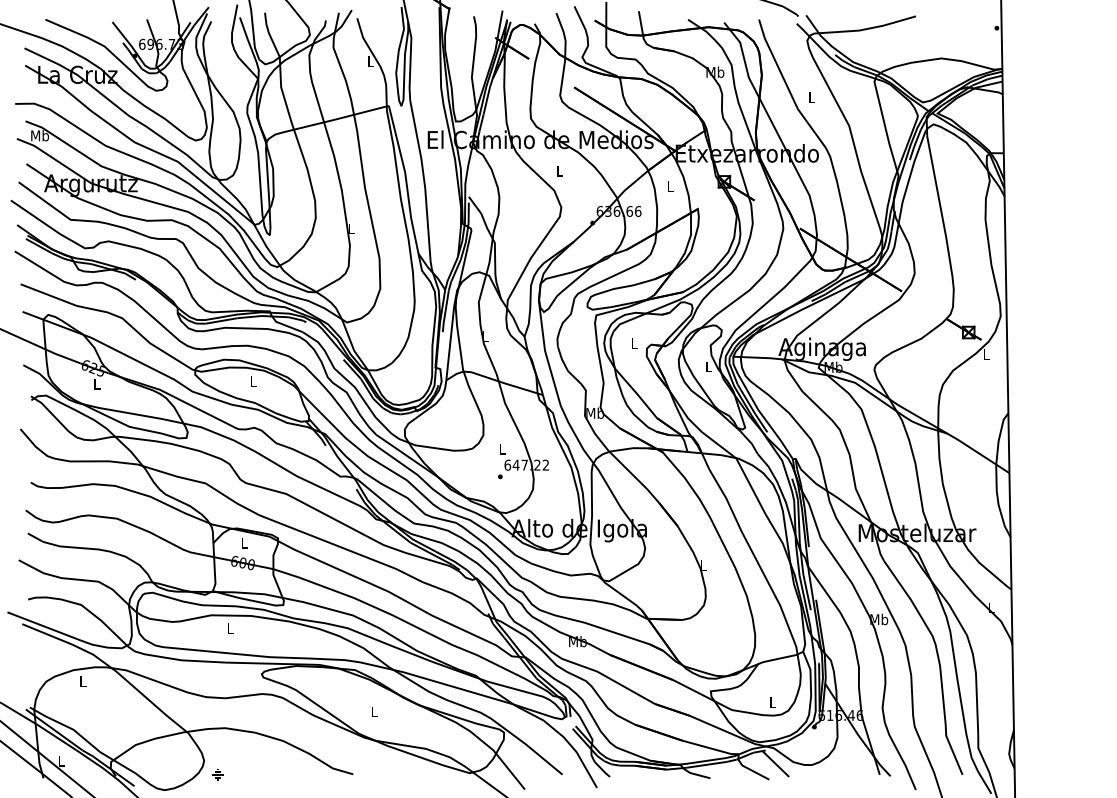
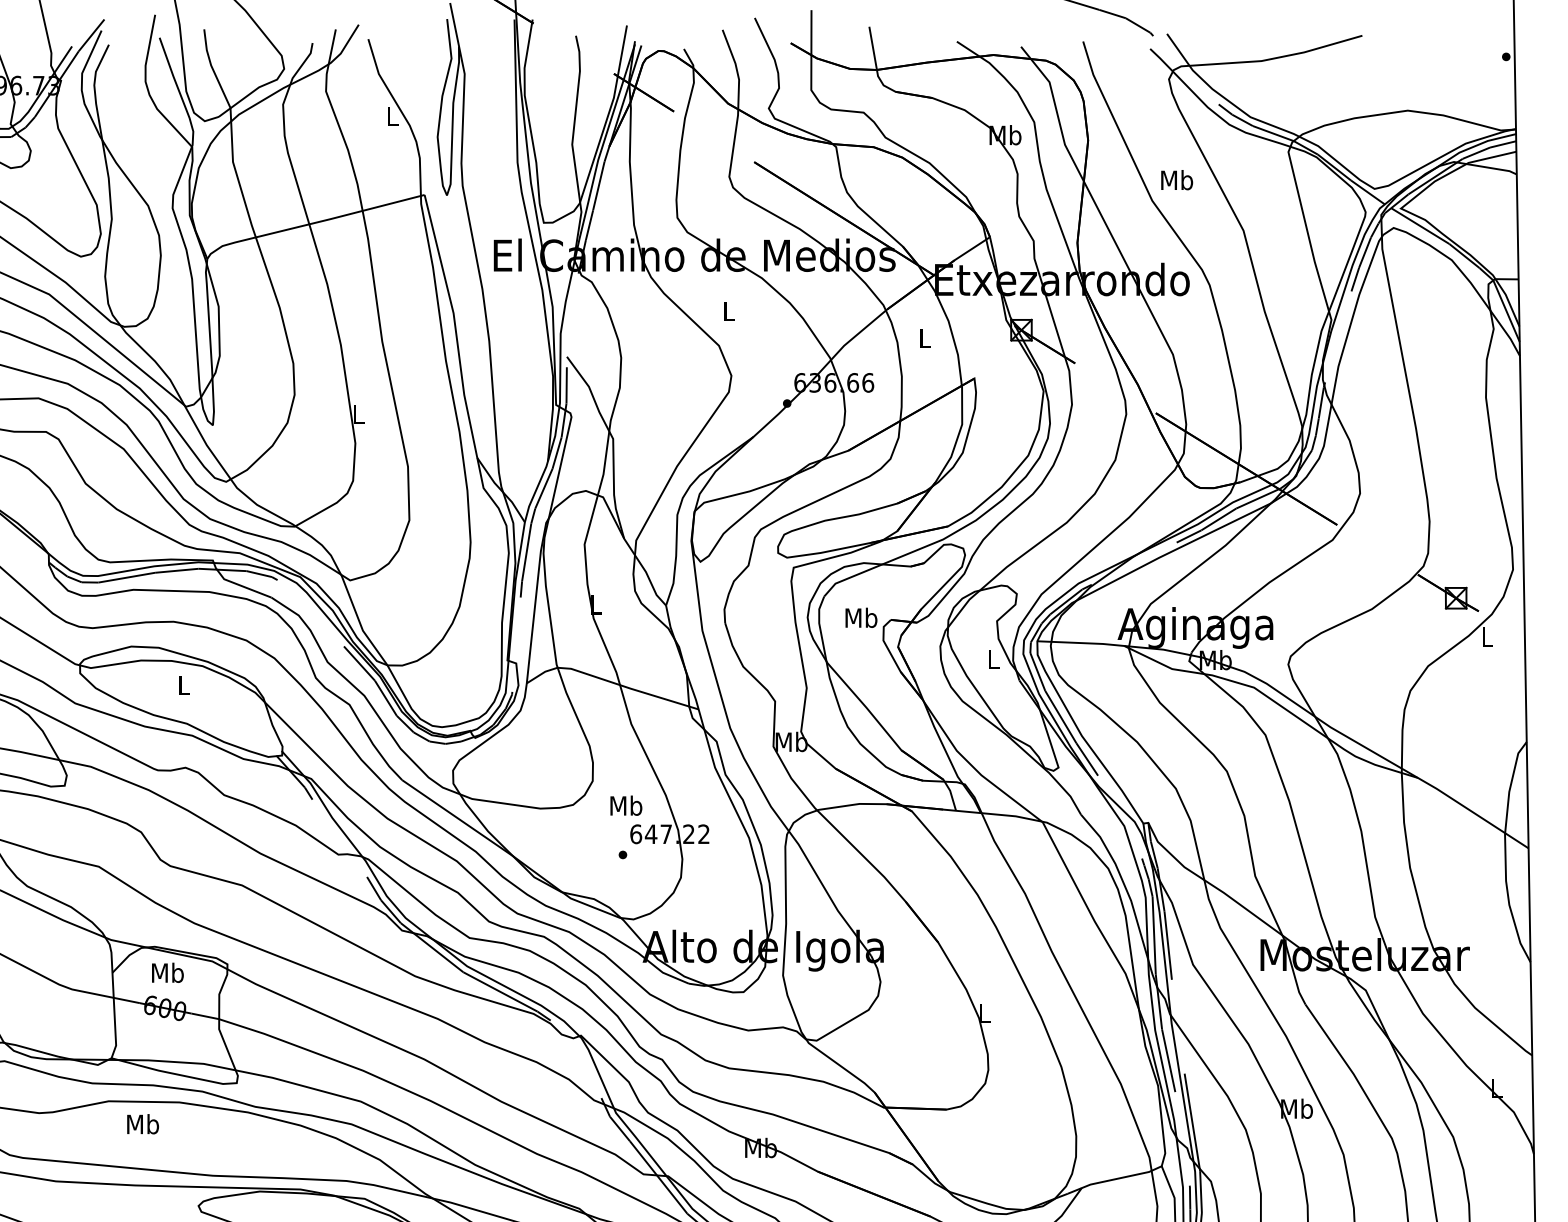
text: (811, 97) -> (1176, 180), L -> Mb
text: (634, 343) -> (861, 617), L -> Mb
text: (502, 448) -> (626, 804), L -> Mb
text: (244, 542) -> (167, 971), L -> Mb
text: (230, 627) -> (142, 1122), L -> Mb

